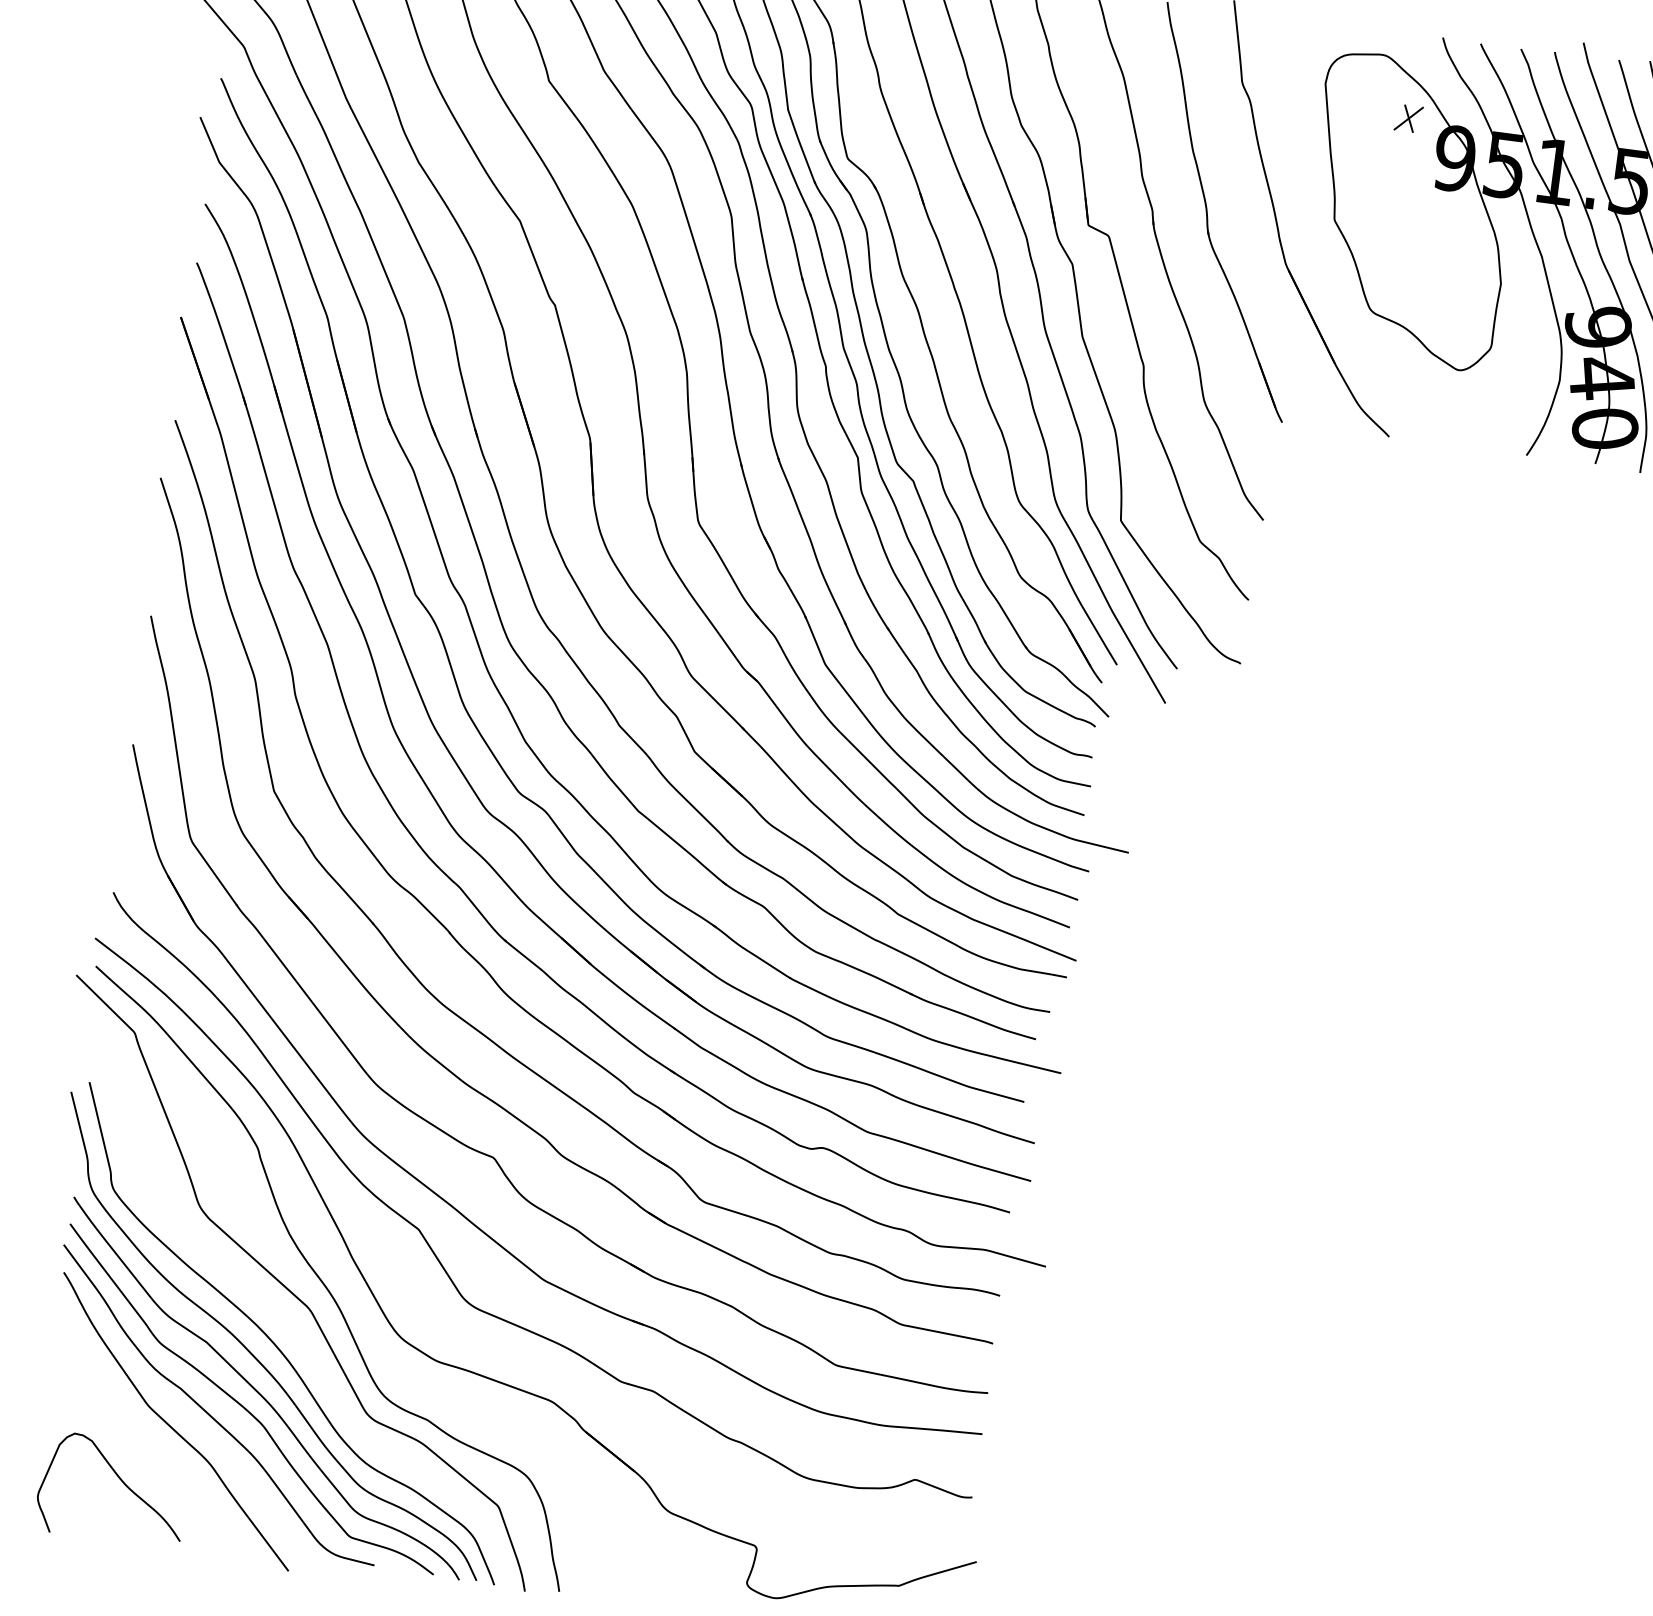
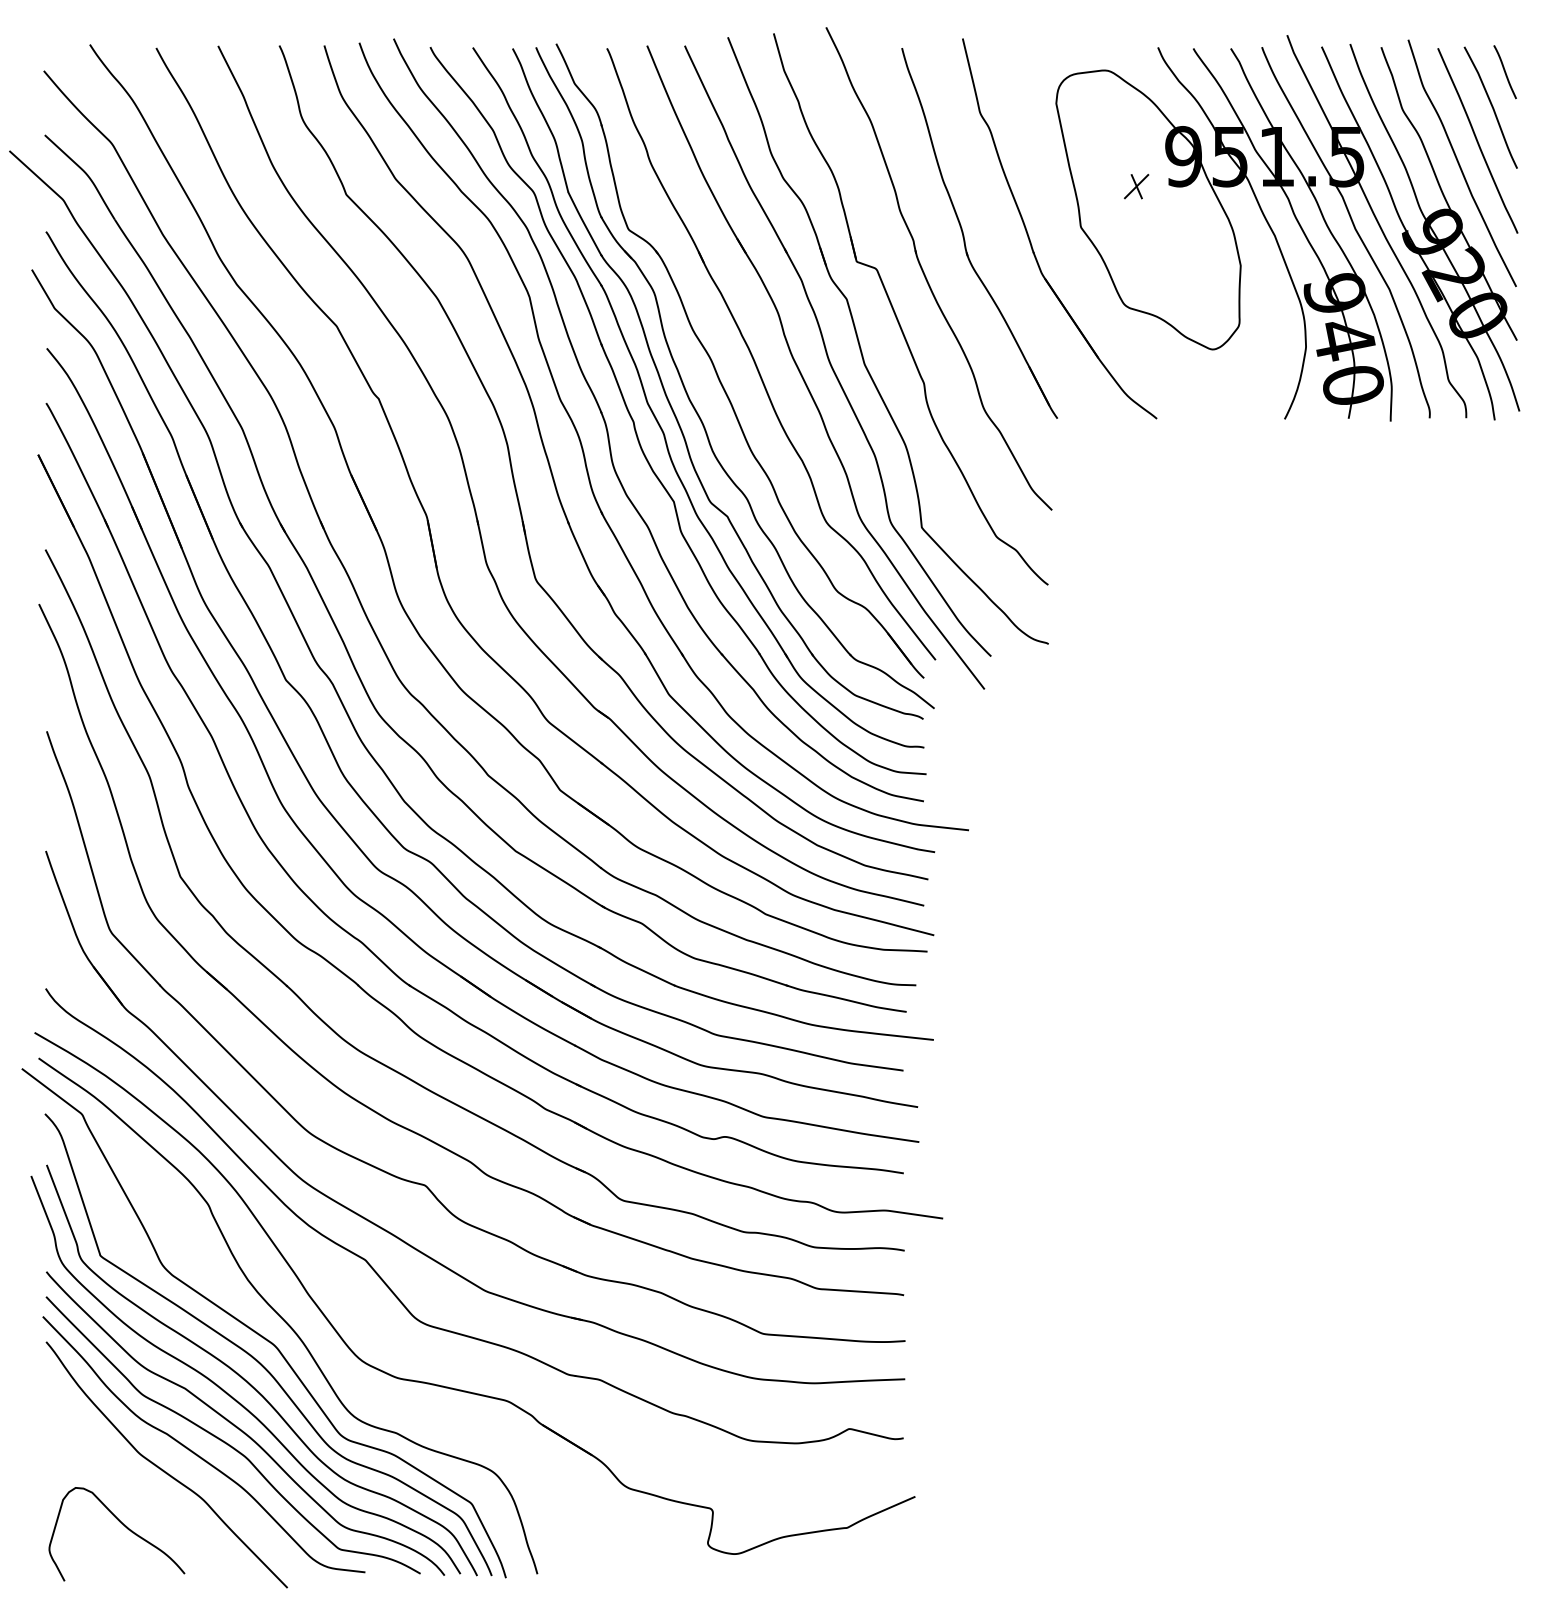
part: (1408, 118) -> (1136, 186), moved
curve: (288, 1321) -> (257, 1359), added

